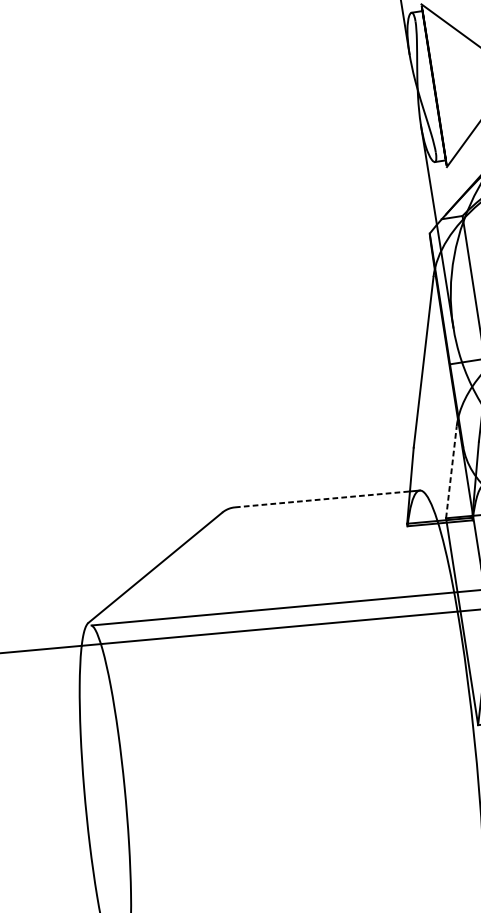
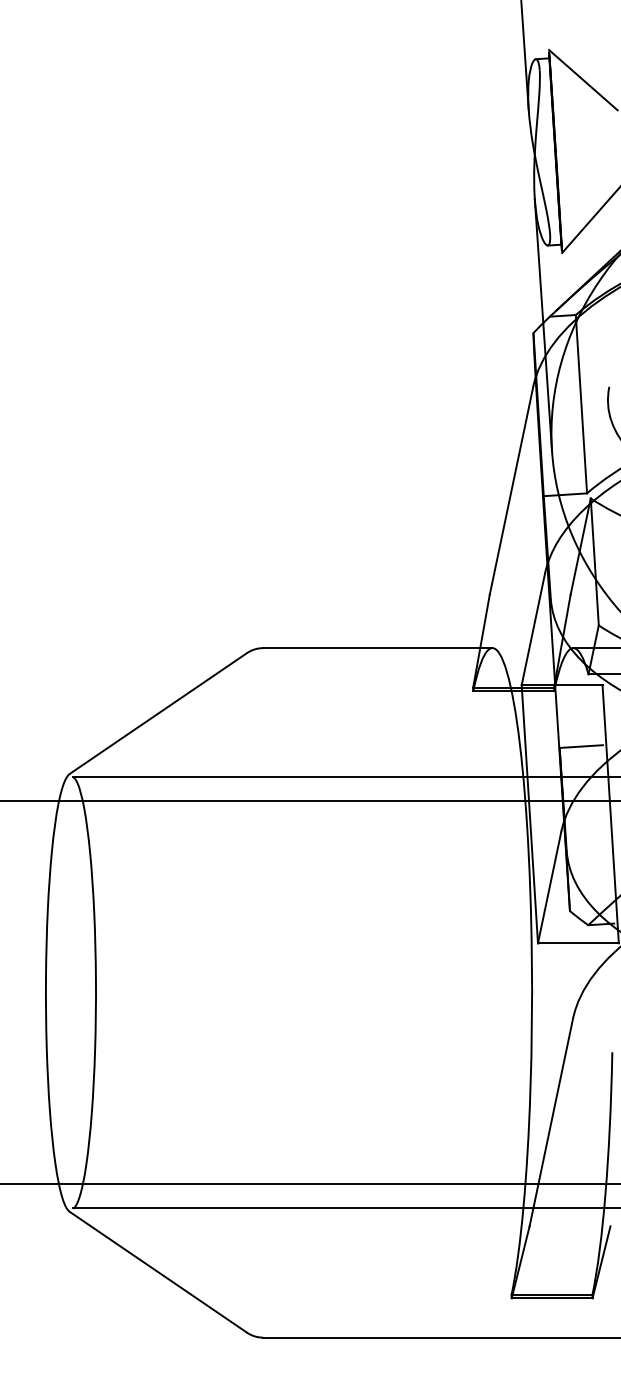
line: (451, 471) -> (533, 628), dashed -> solid
line: (322, 499) -> (371, 648), dashed -> solid

